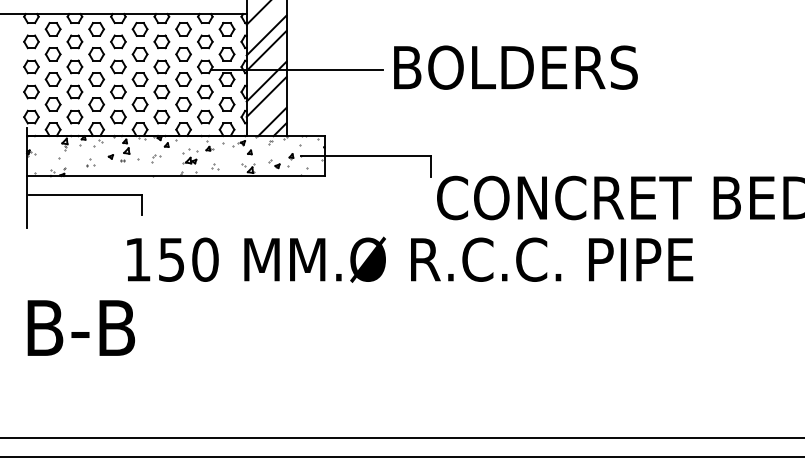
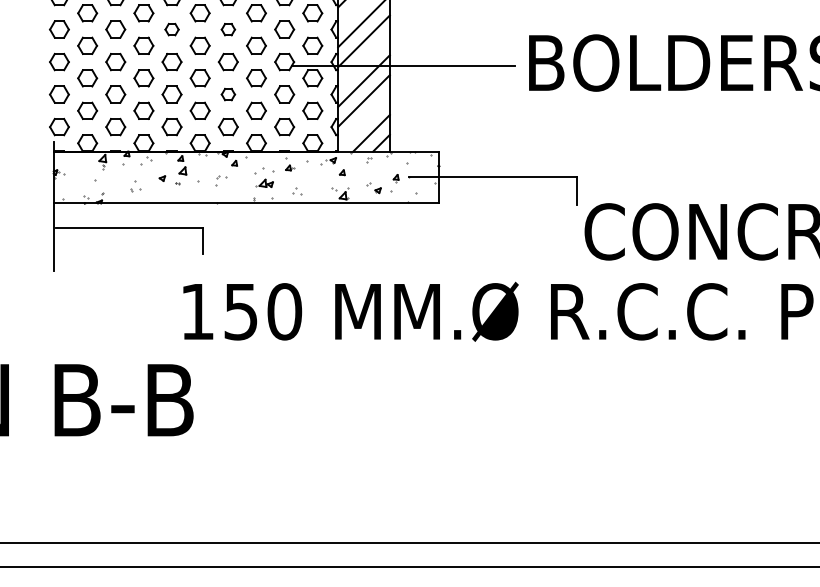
part: (118, 41) -> (172, 29), size x0.7
part: (161, 41) -> (227, 29), size x0.7
part: (161, 91) -> (227, 93), size x0.7

